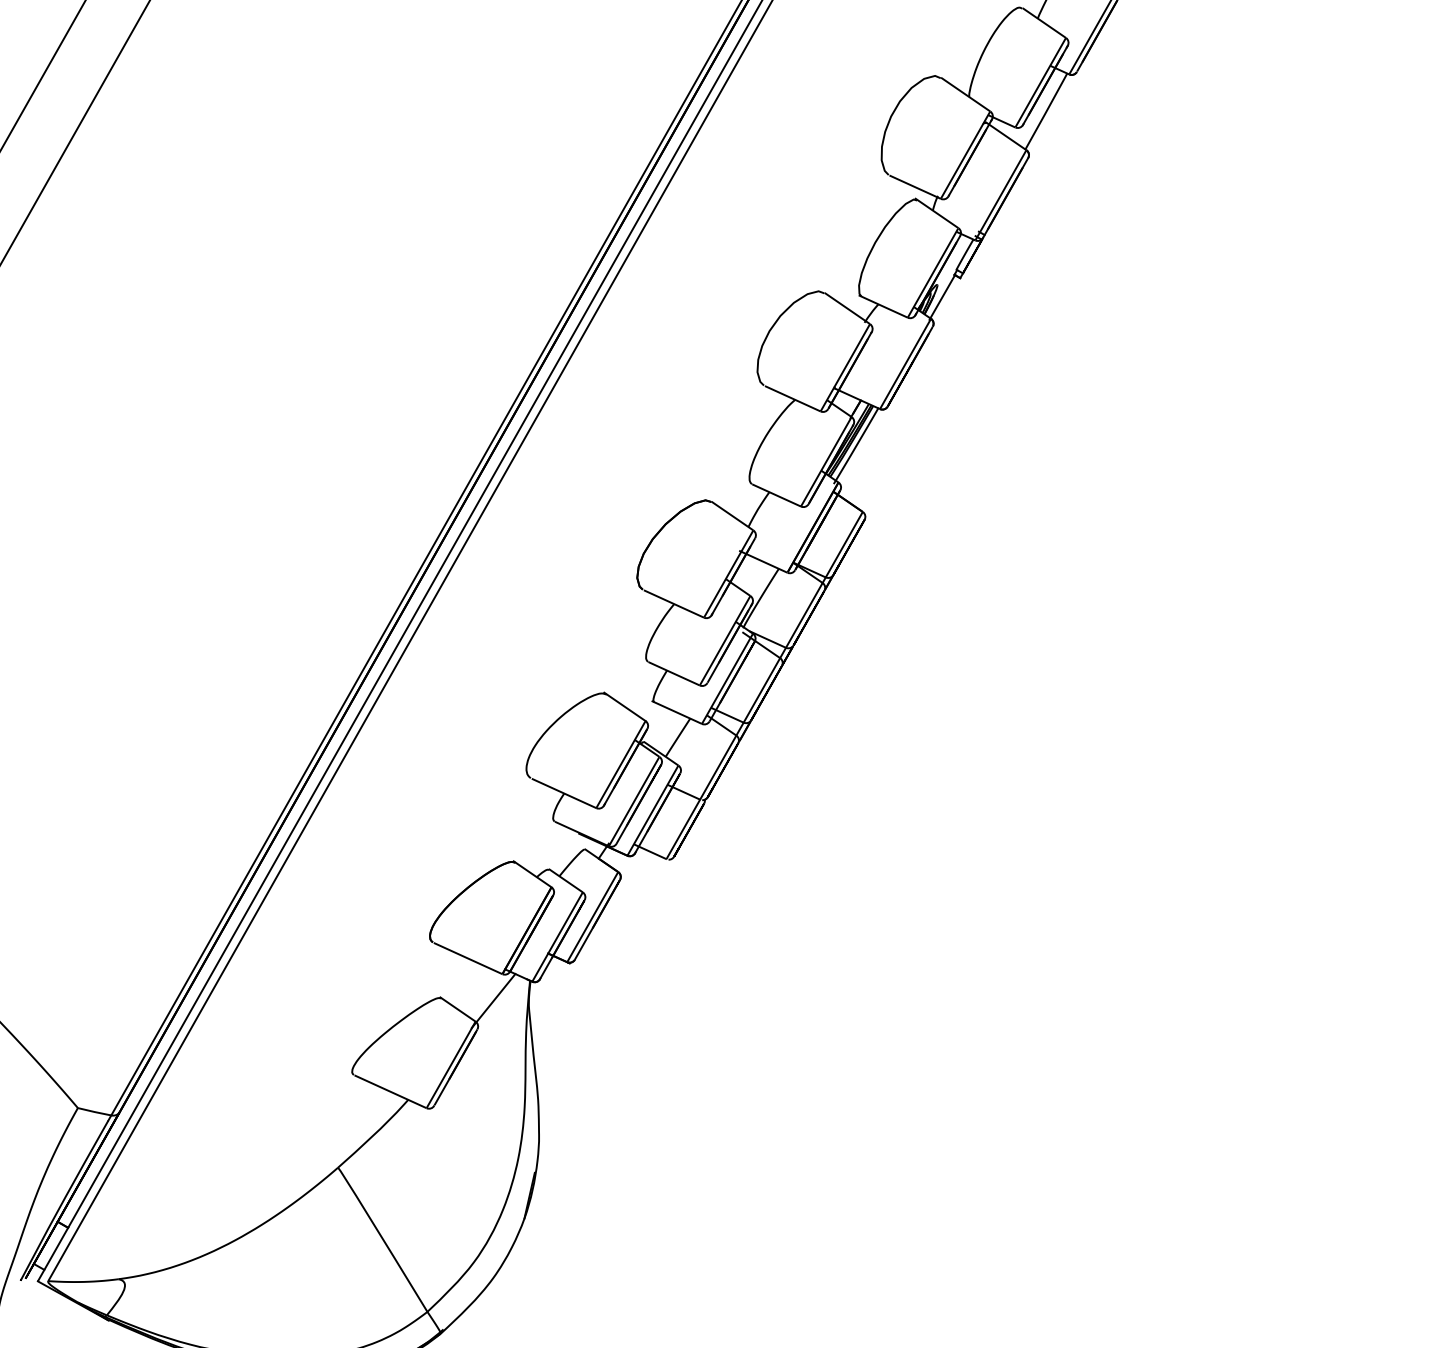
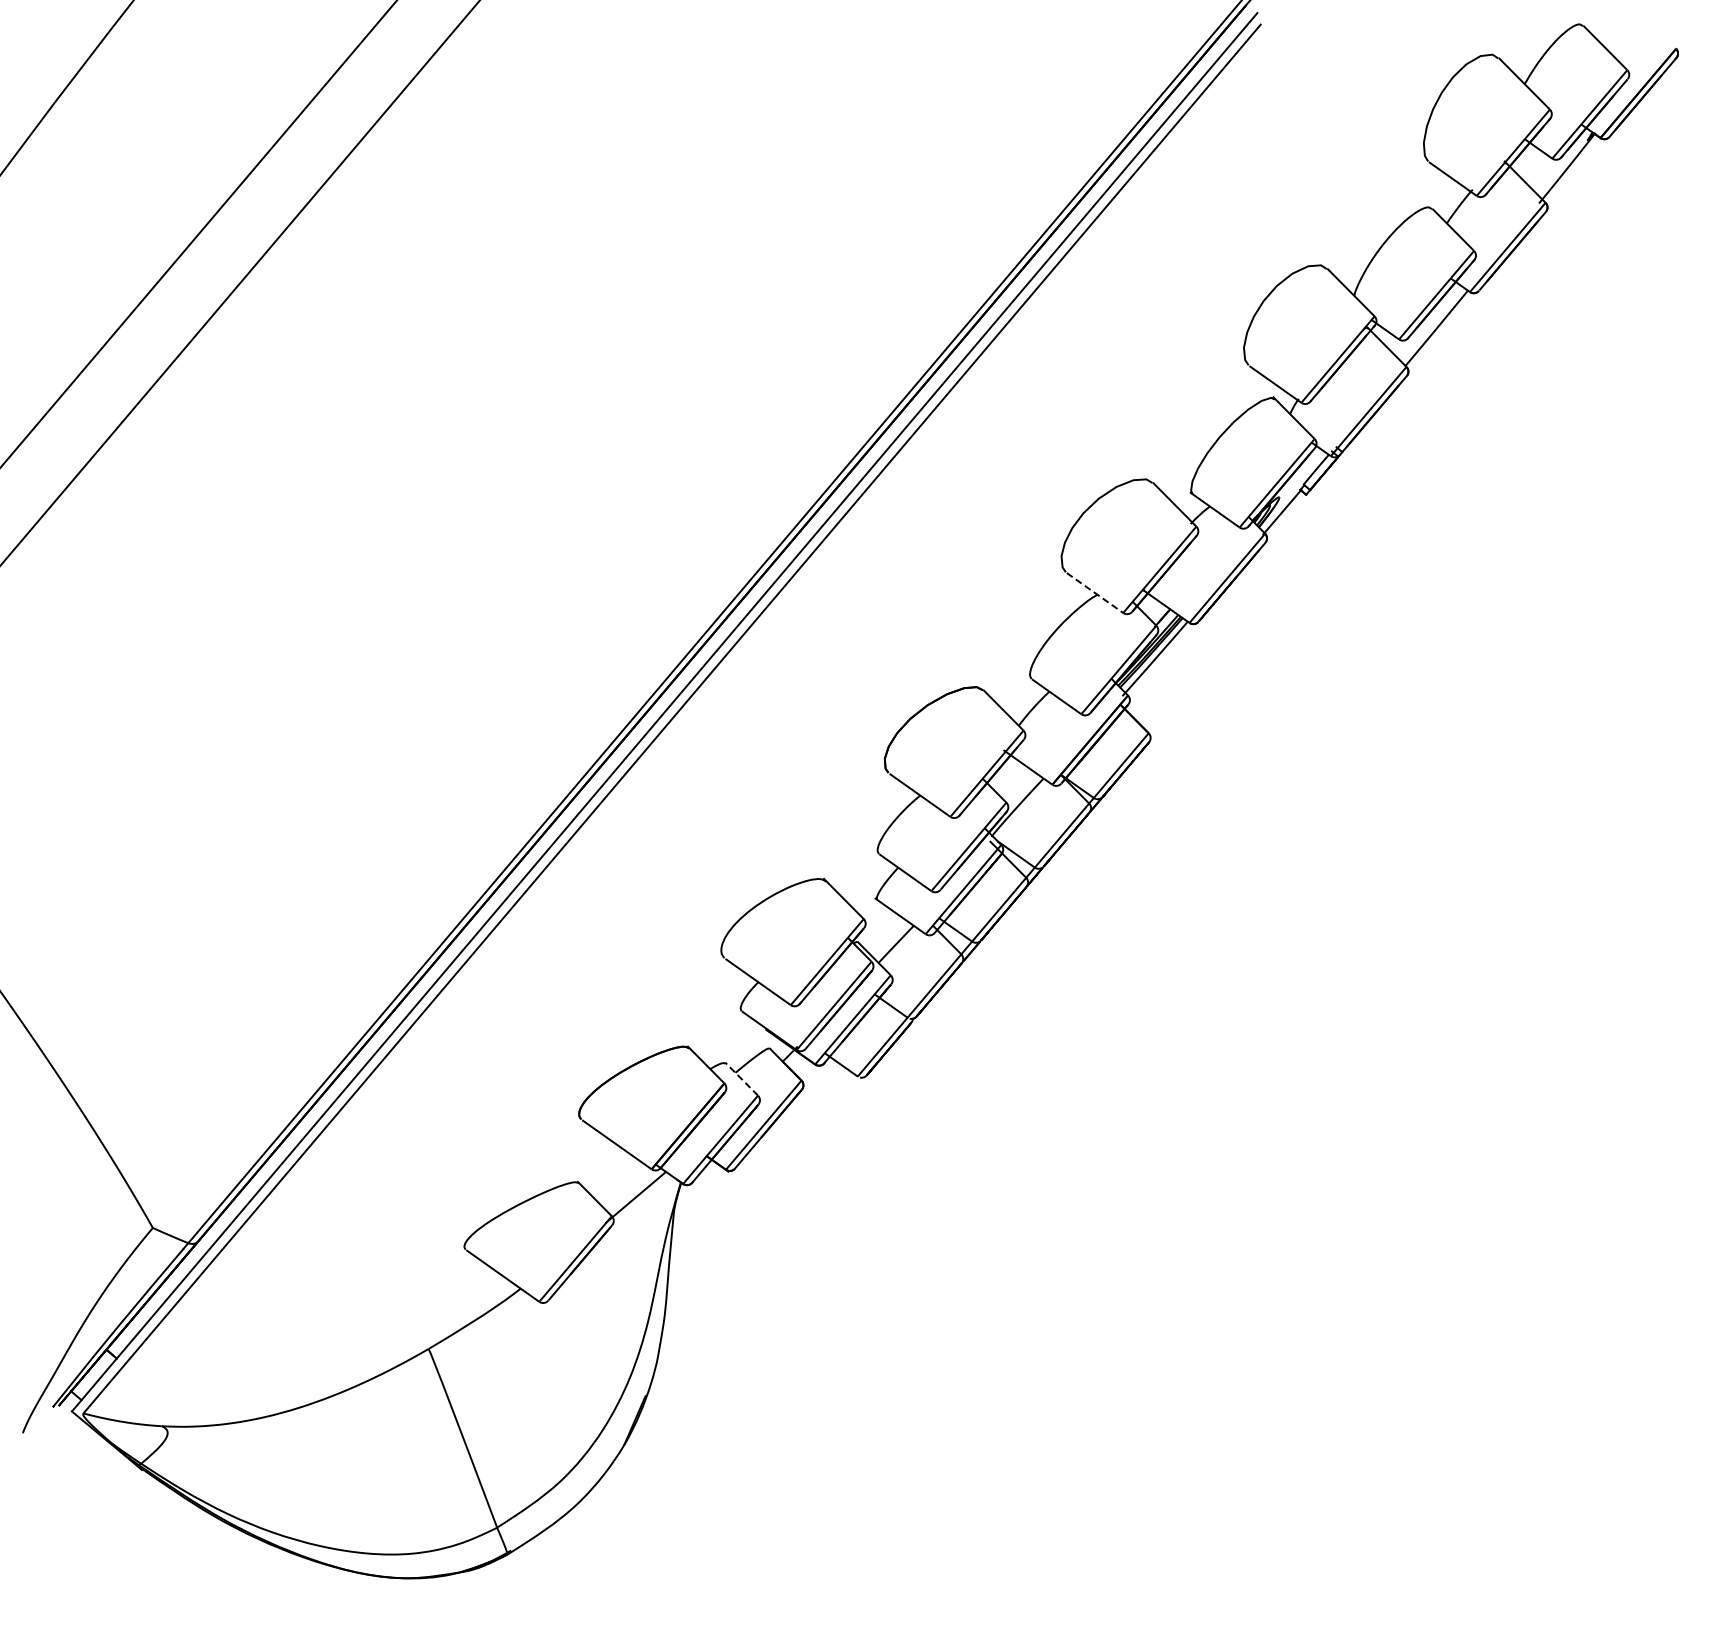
line: (793, 399) -> (1095, 593), solid -> dashed
line: (566, 880) -> (742, 1079), solid -> dashed

